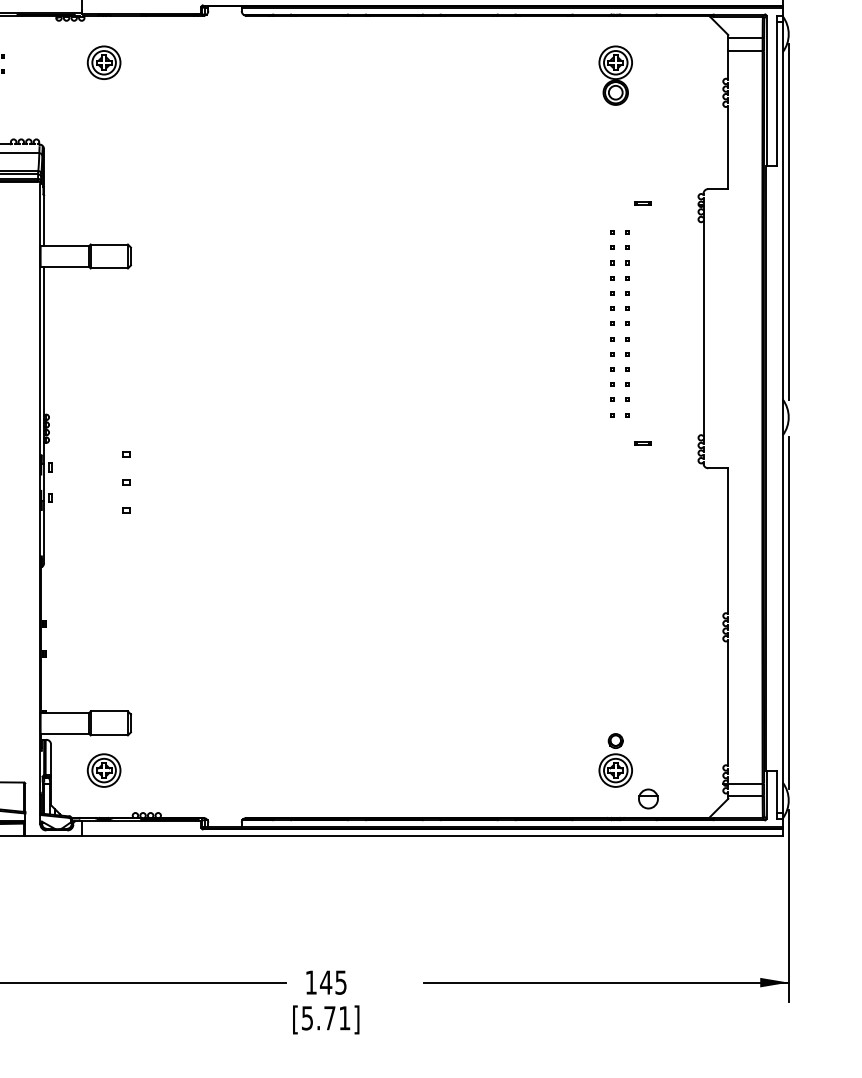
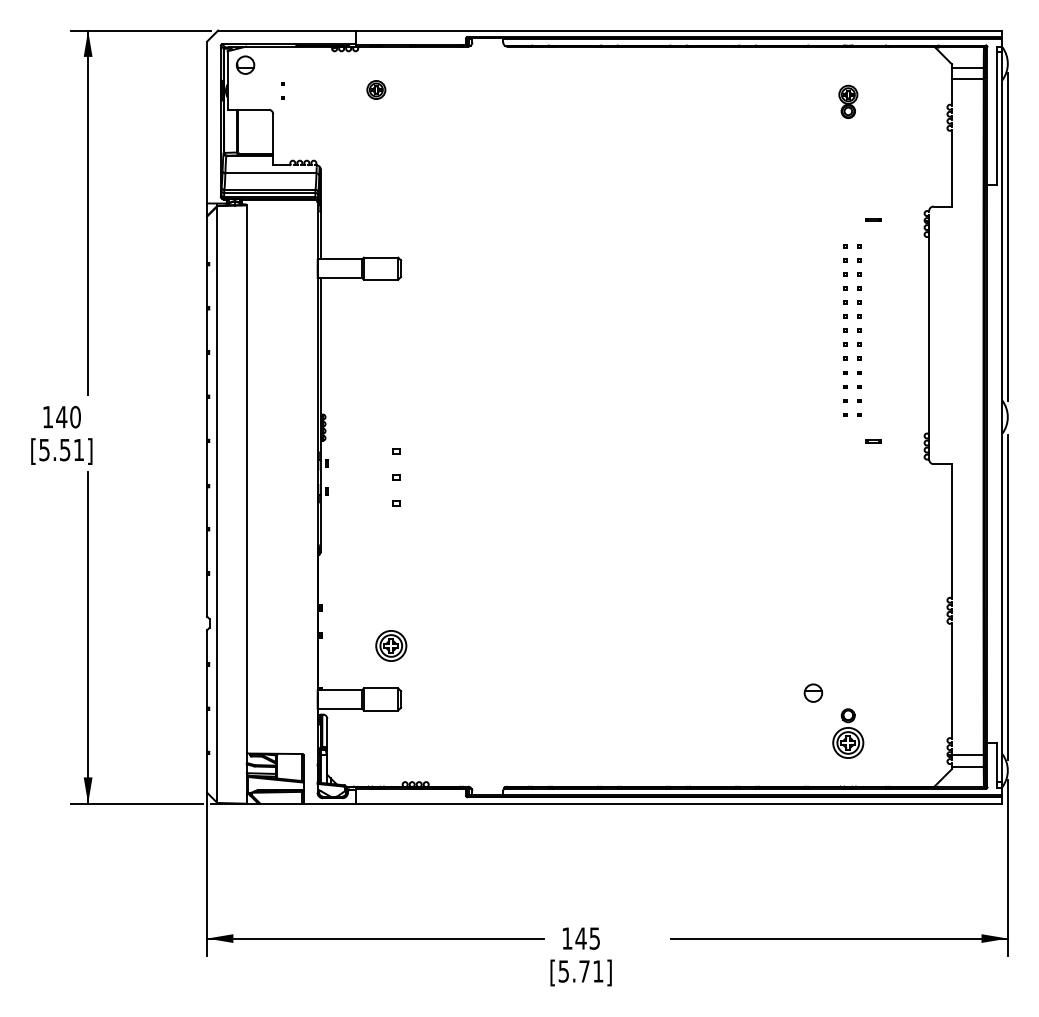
part: (104, 62) -> (376, 89), size x0.6
part: (616, 75) -> (848, 101), size x0.6
part: (104, 770) -> (391, 645), moved
part: (648, 798) -> (813, 692), moved

